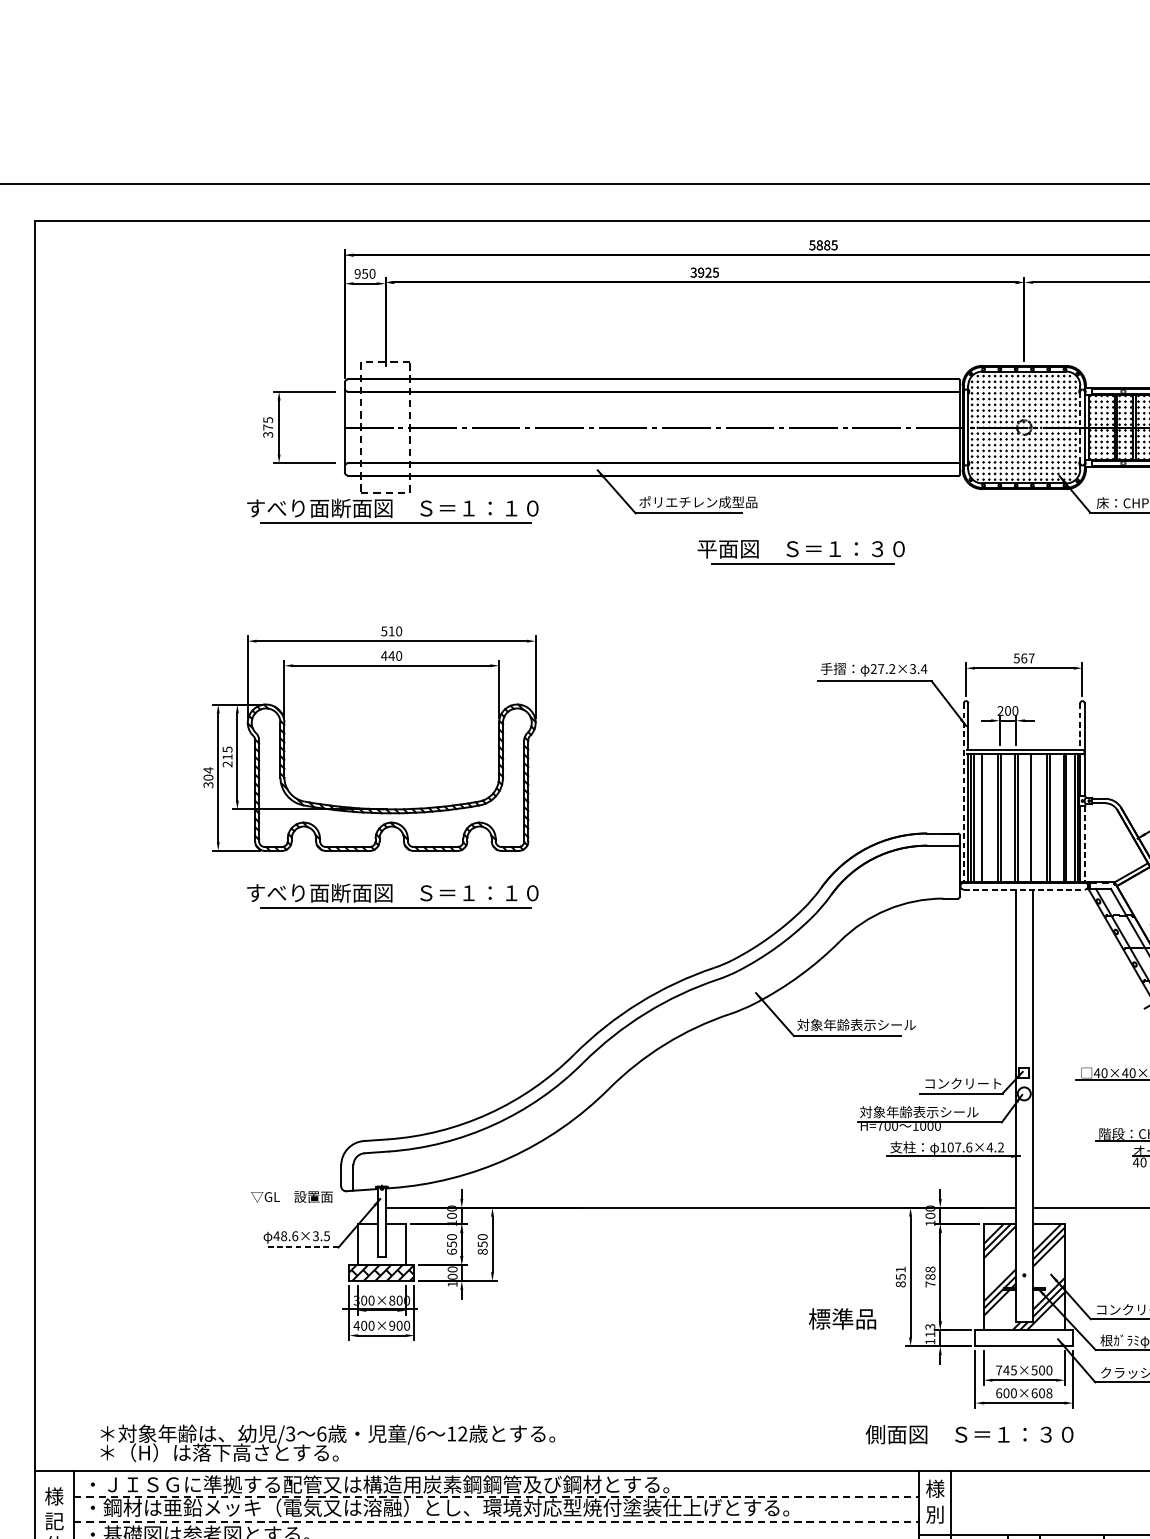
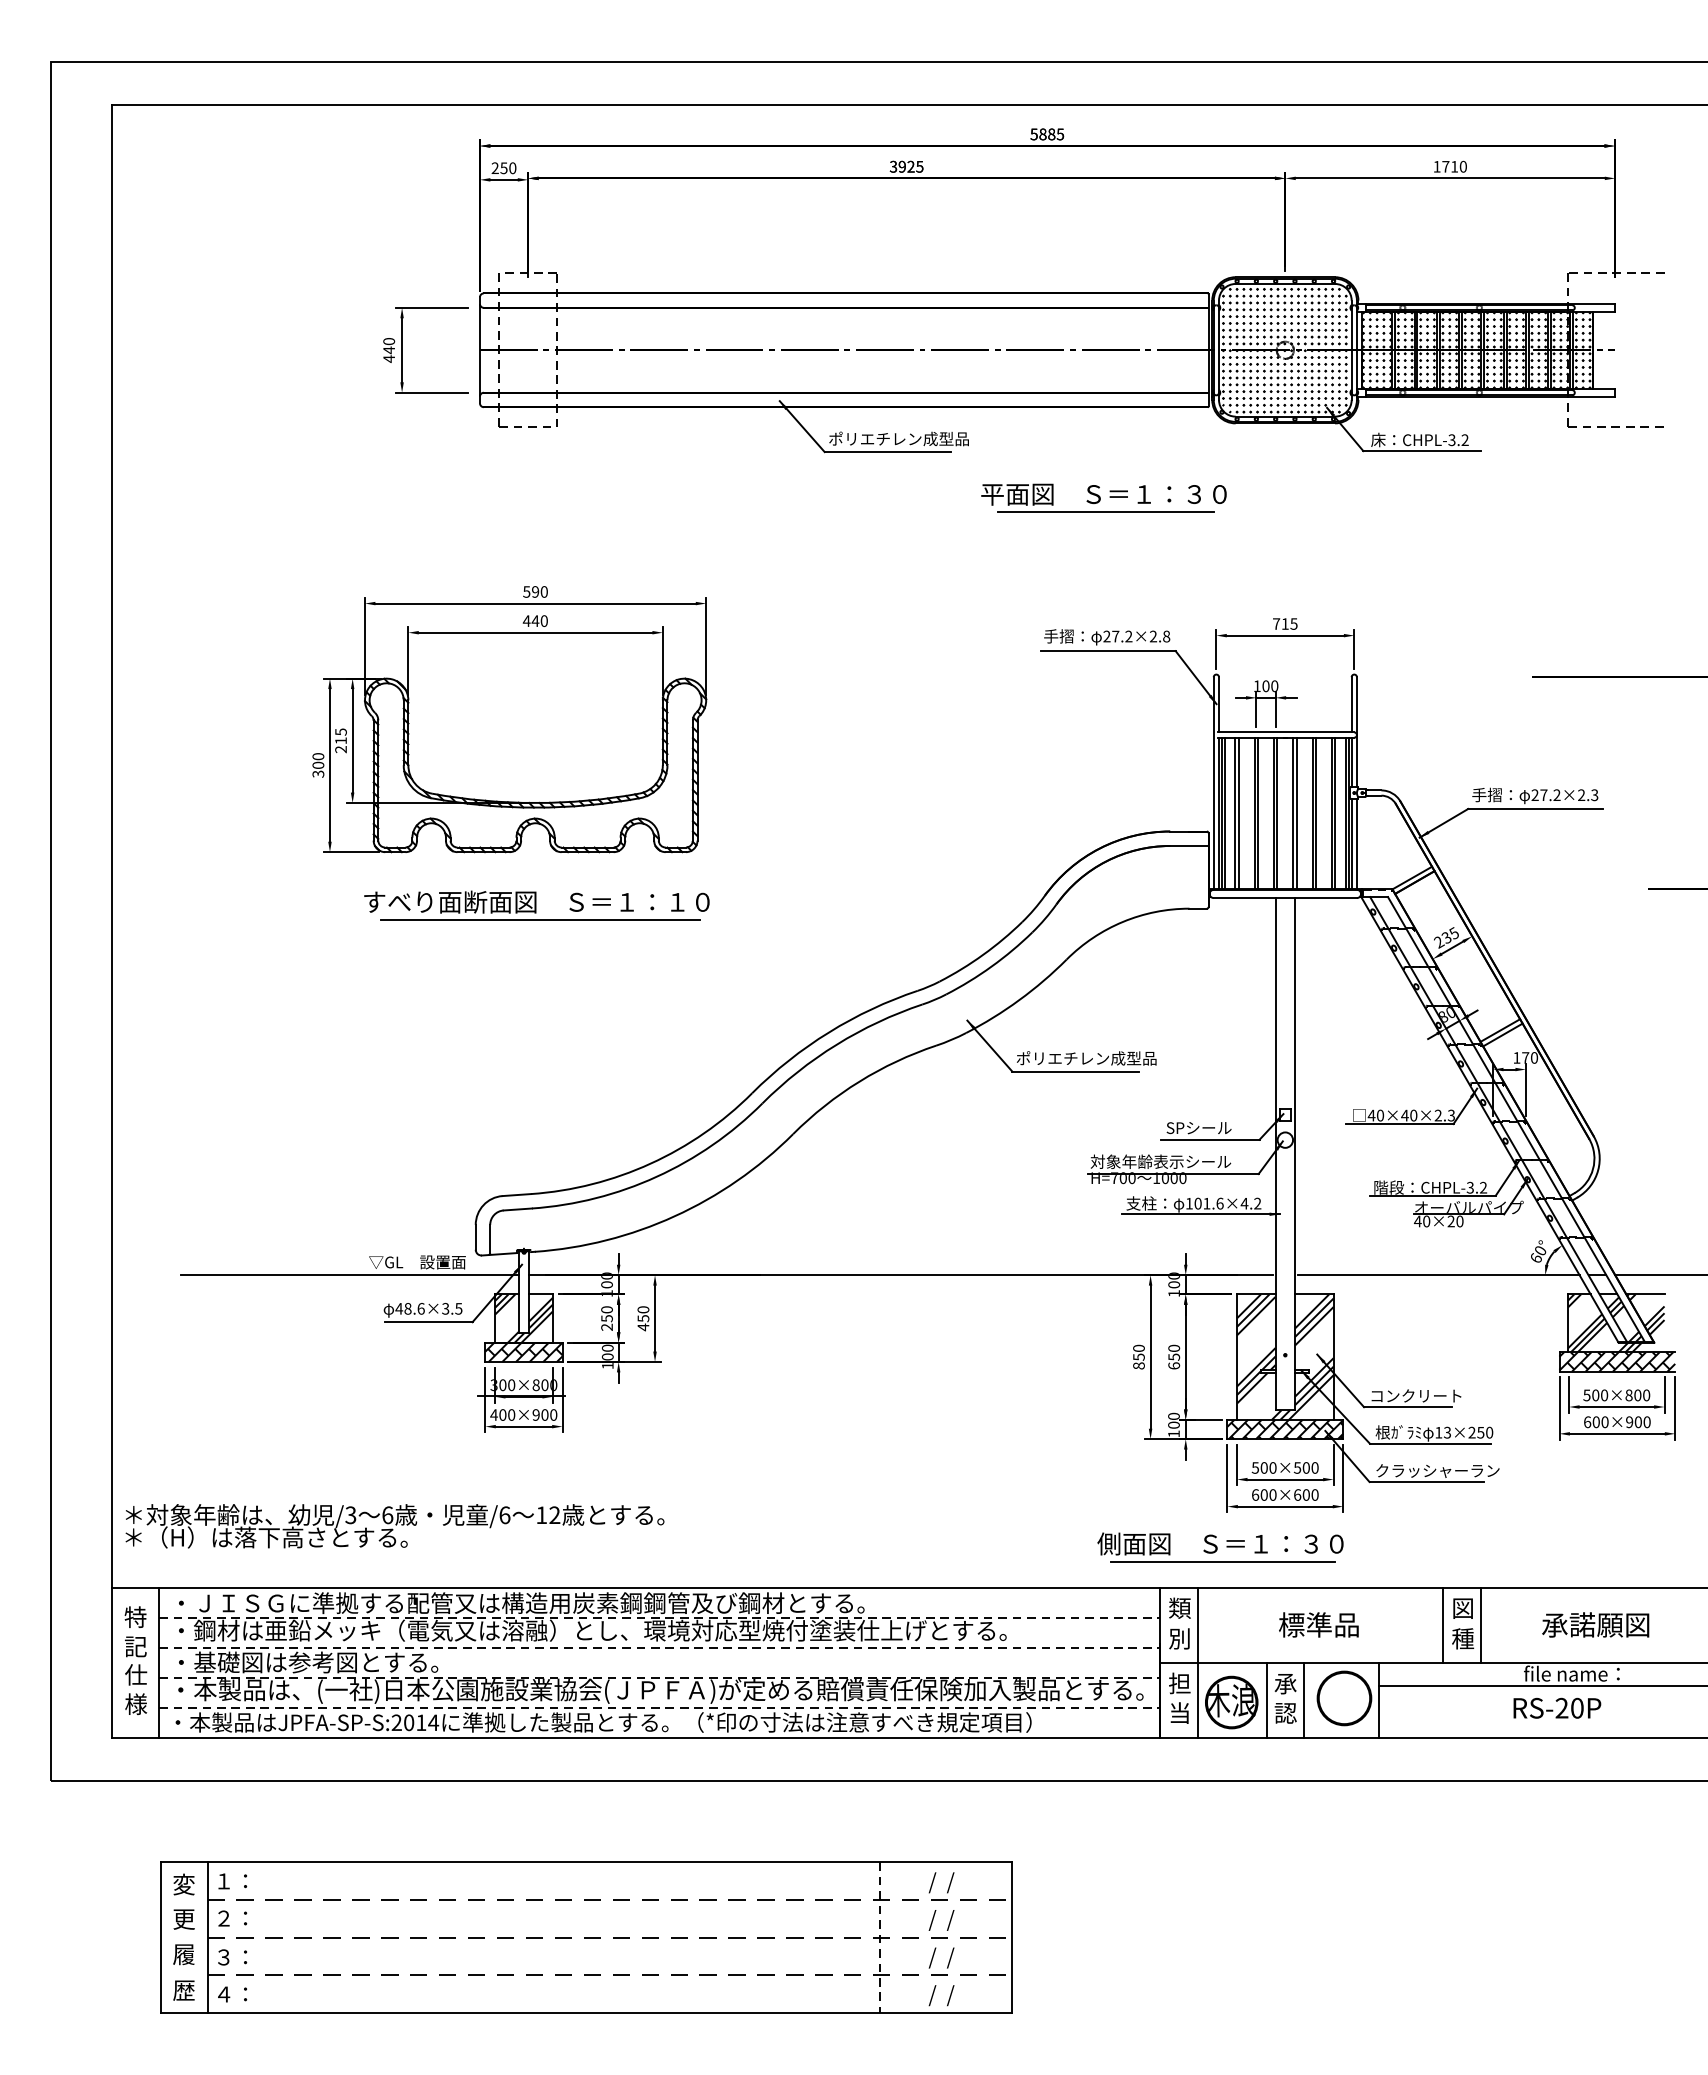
text: (357, 274) -> (494, 168), 950 -> 250
text: (268, 427) -> (389, 350), 375 -> 440
line: (1080, 427) -> (1351, 350), dashed -> solid
part: (392, 511) -> (536, 449), removed
part: (800, 551) -> (1103, 497), moved
text: (391, 630) -> (535, 591), 510 -> 590
text: (1023, 657) -> (1284, 623), 567 -> 715
text: (918, 668) -> (1159, 636), 27.2×3.4 -> 27.2×2.8
text: (999, 710) -> (1256, 685), 200 -> 100
line: (1080, 726) -> (1351, 704), dashed -> solid
text: (208, 770) -> (318, 756), 304 -> 300
line: (963, 792) -> (1213, 783), dashed -> solid
line: (984, 818) -> (1238, 813), added
line: (1033, 818) -> (1296, 813), added
line: (1084, 844) -> (1356, 844), dashed -> solid
line: (1024, 890) -> (1285, 898), dashed -> solid
text: (856, 1025) -> (1086, 1058), 対象年齢表示シール -> ポリエチレン成型品
text: (961, 1083) -> (1211, 1127), コンクリート -> SPシール
text: (957, 1147) -> (1206, 1203), 107.6×4.2 -> 101.6×4.2
line: (234, 1208) -> (349, 1275), added
hatch: (381, 1244) -> (523, 1318), added
line: (301, 1247) -> (428, 1322), dashed -> solid
text: (451, 1251) -> (606, 1326), 650 -> 250
text: (482, 1251) -> (643, 1327), 850 -> 450
text: (900, 1268) -> (1138, 1347), 851 -> 850
text: (930, 1276) -> (1174, 1356), 788 -> 650
text: (842, 1318) -> (1318, 1624), moved
text: (929, 1330) -> (1173, 1420), 113 -> 100
hatch: (1024, 1338) -> (1285, 1429), added
text: (1005, 1370) -> (1263, 1467), 745×500 -> 500×500
text: (1048, 1393) -> (1314, 1495), 600×608 -> 600×600
text: (327, 1443) -> (394, 1526), moved
line: (971, 1449) -> (1222, 1561), added
text: (934, 1489) -> (1179, 1608), 様 -> 類
text: (54, 1496) -> (135, 1617), 様 -> 特

